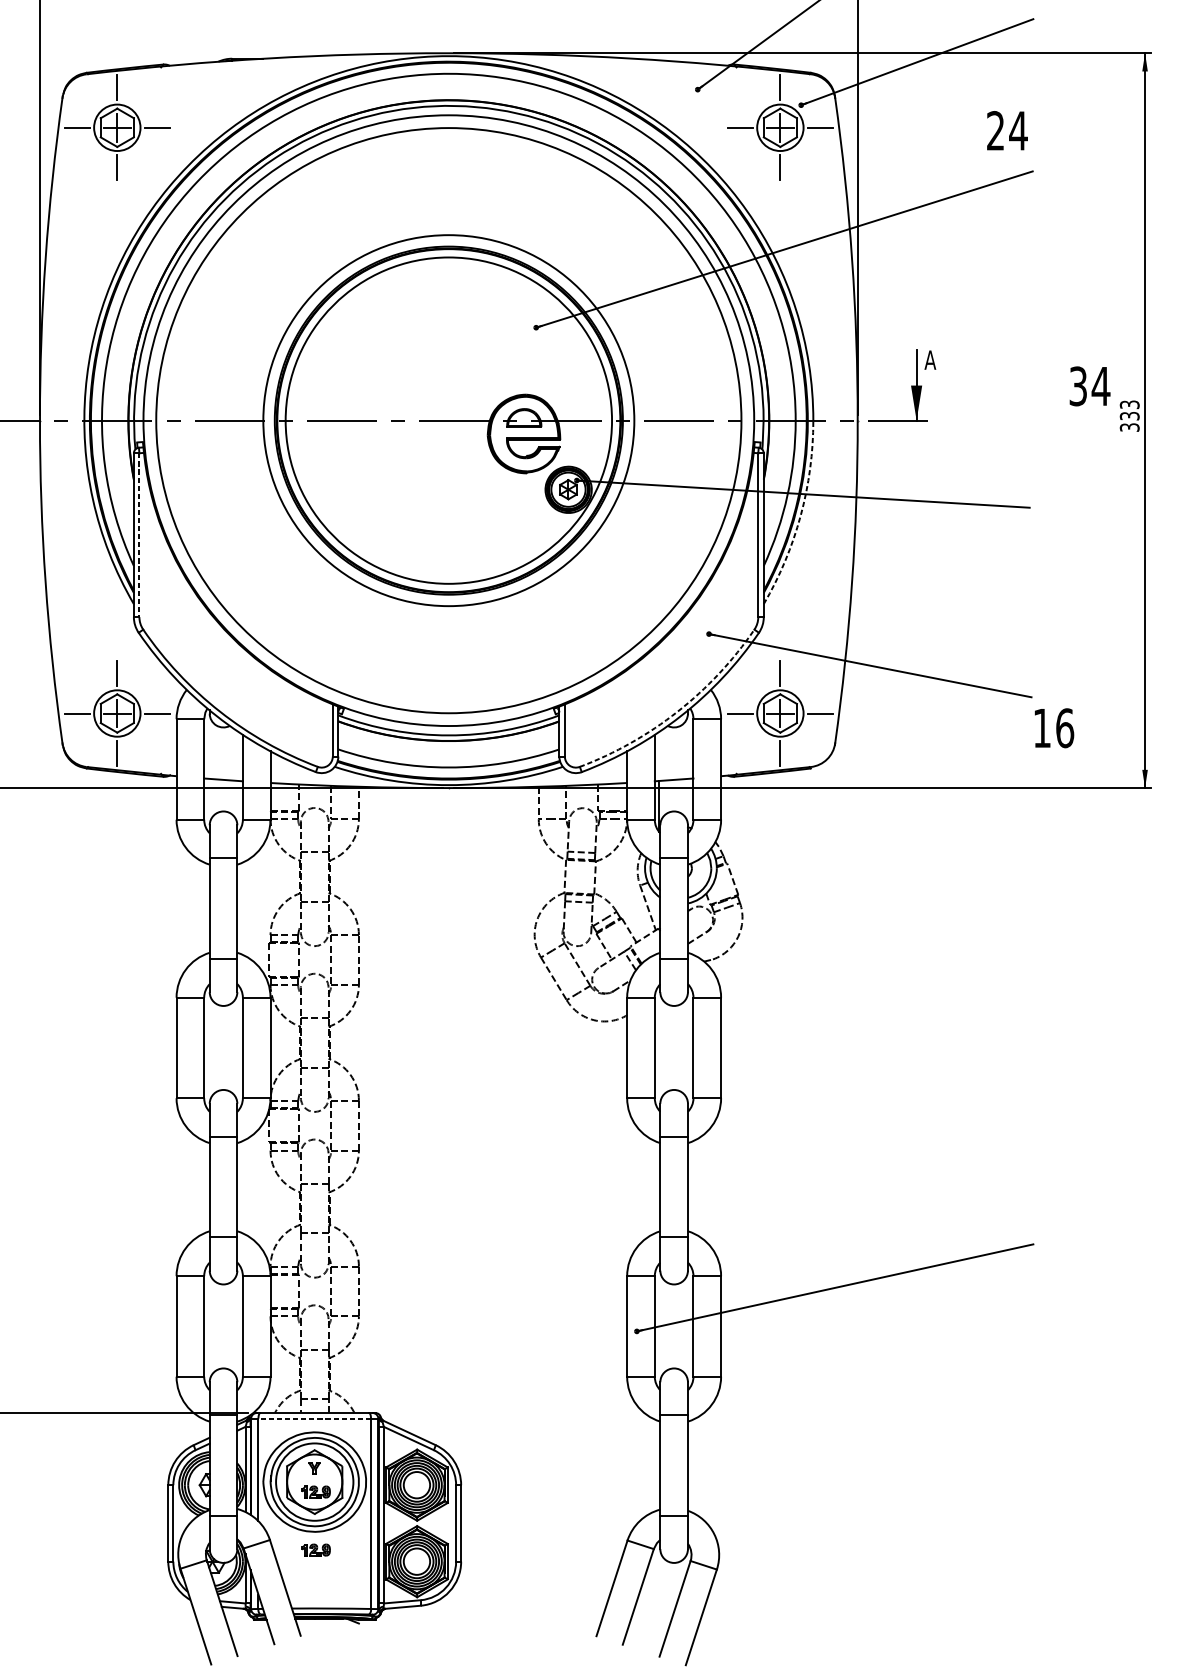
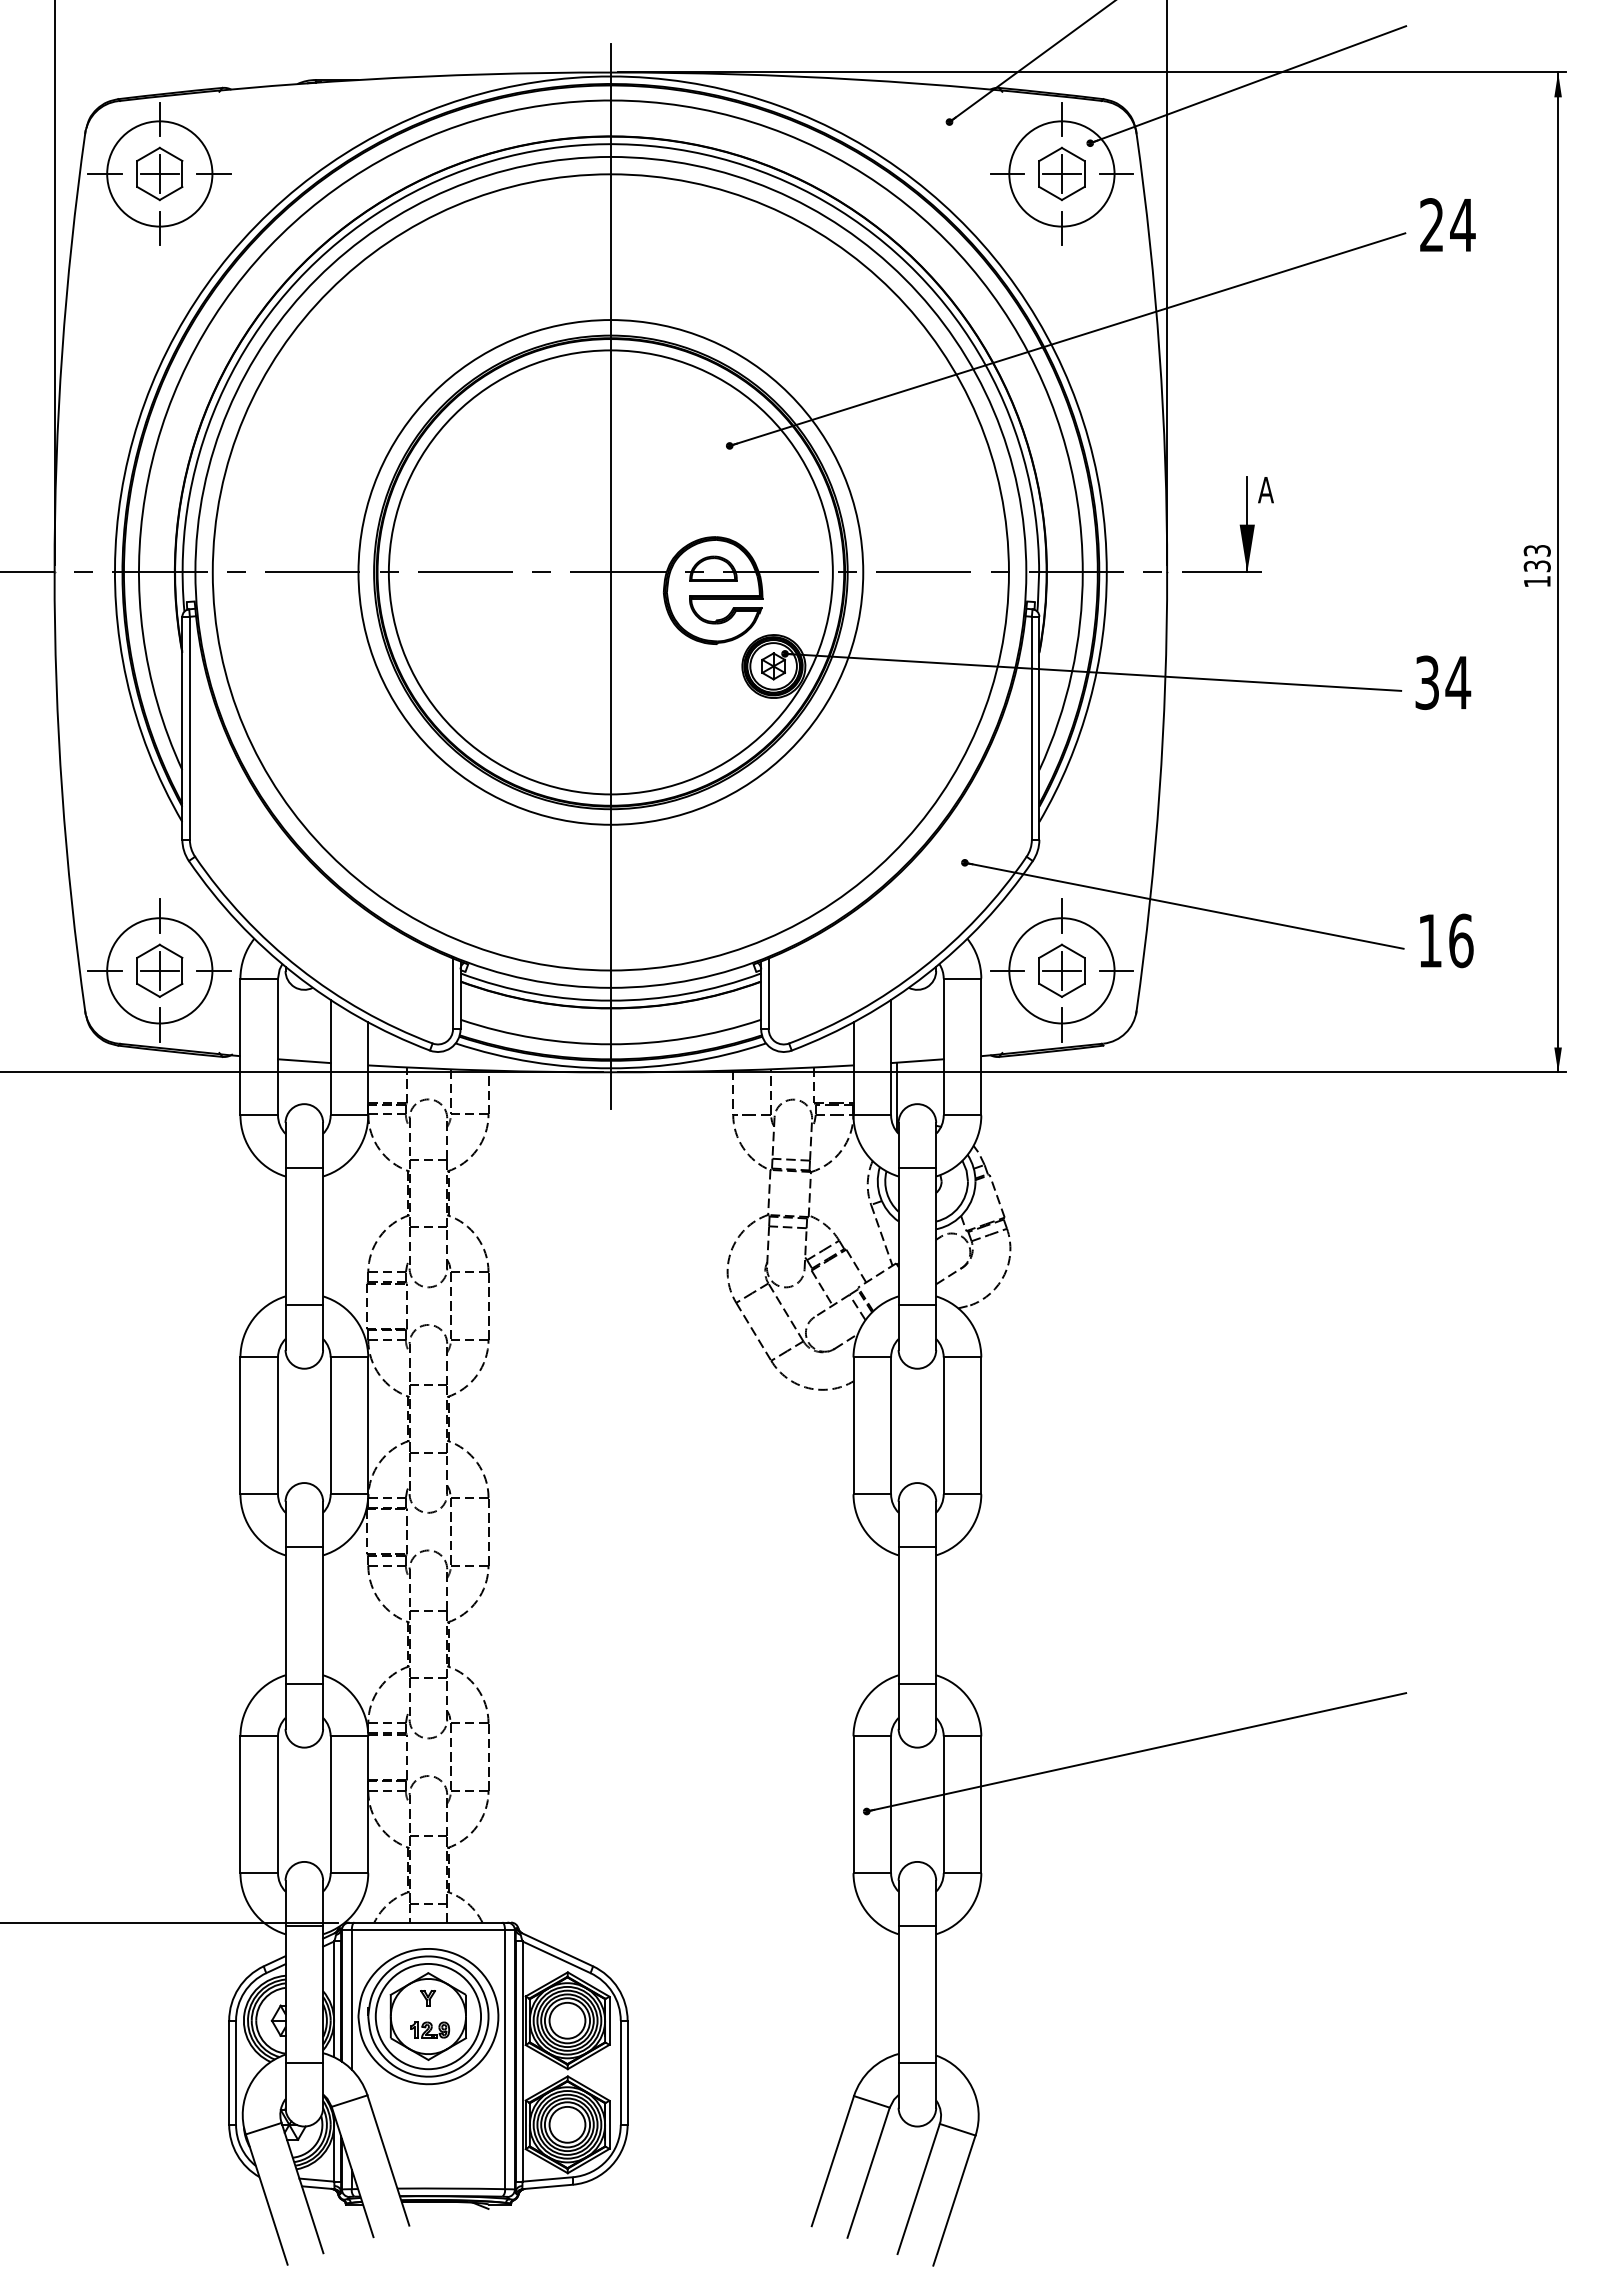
circle: (117, 127) -> (159, 173), size x1.67
circle: (780, 127) -> (1061, 173), size x1.67
text: (1007, 130) -> (1447, 224), moved
text: (1090, 386) -> (1443, 682), moved
line: (448, 423) -> (610, 576), added
text: (1129, 427) -> (1536, 581), 333 -> 133
arc: (800, 515) -> (1089, 701), dashed -> solid
line: (139, 535) -> (189, 728), dashed -> solid
arc: (677, 711) -> (922, 968), dashed -> solid
circle: (117, 713) -> (159, 970), size x1.67
circle: (780, 713) -> (1061, 970), size x1.67
text: (1054, 727) -> (1446, 940), moved
line: (314, 1418) -> (428, 1930), dashed -> solid
part: (316, 1549) -> (430, 2108), removed

